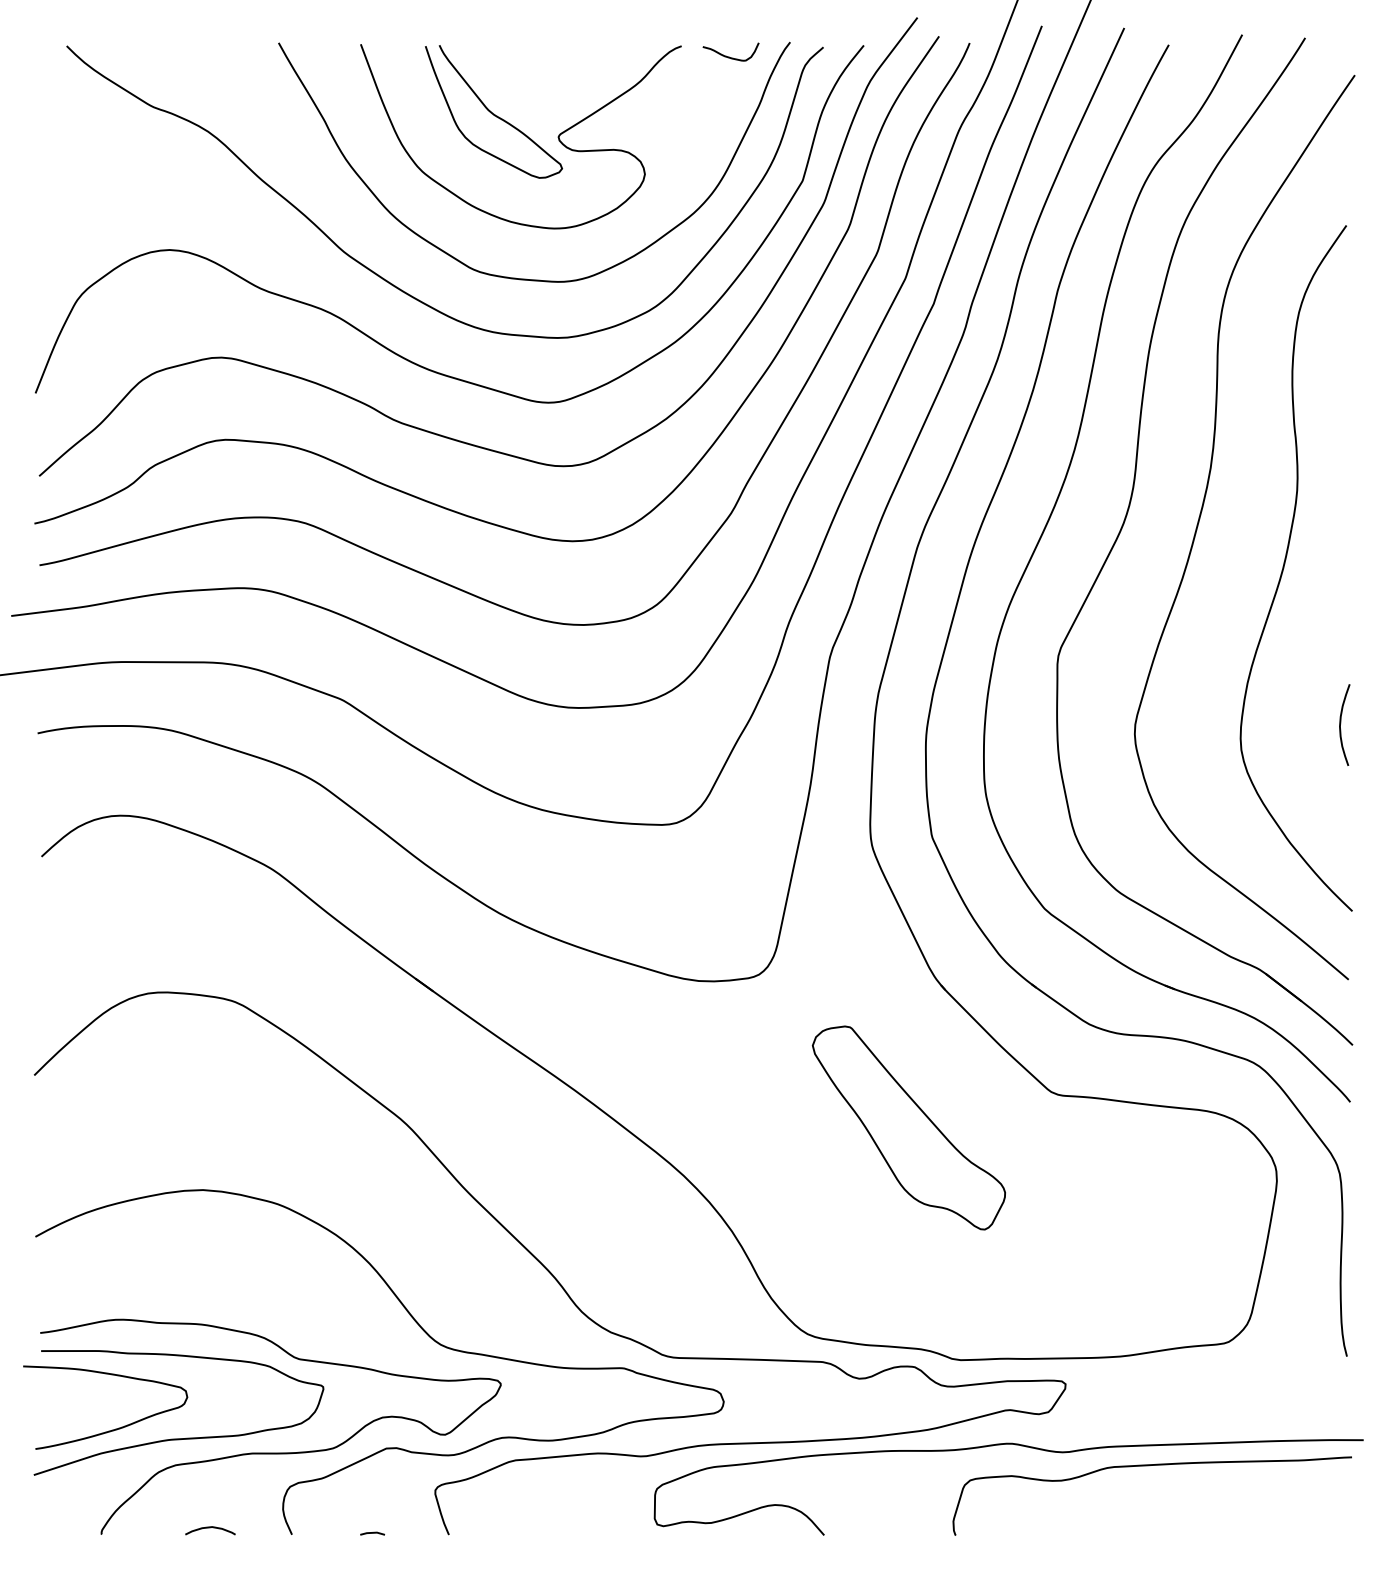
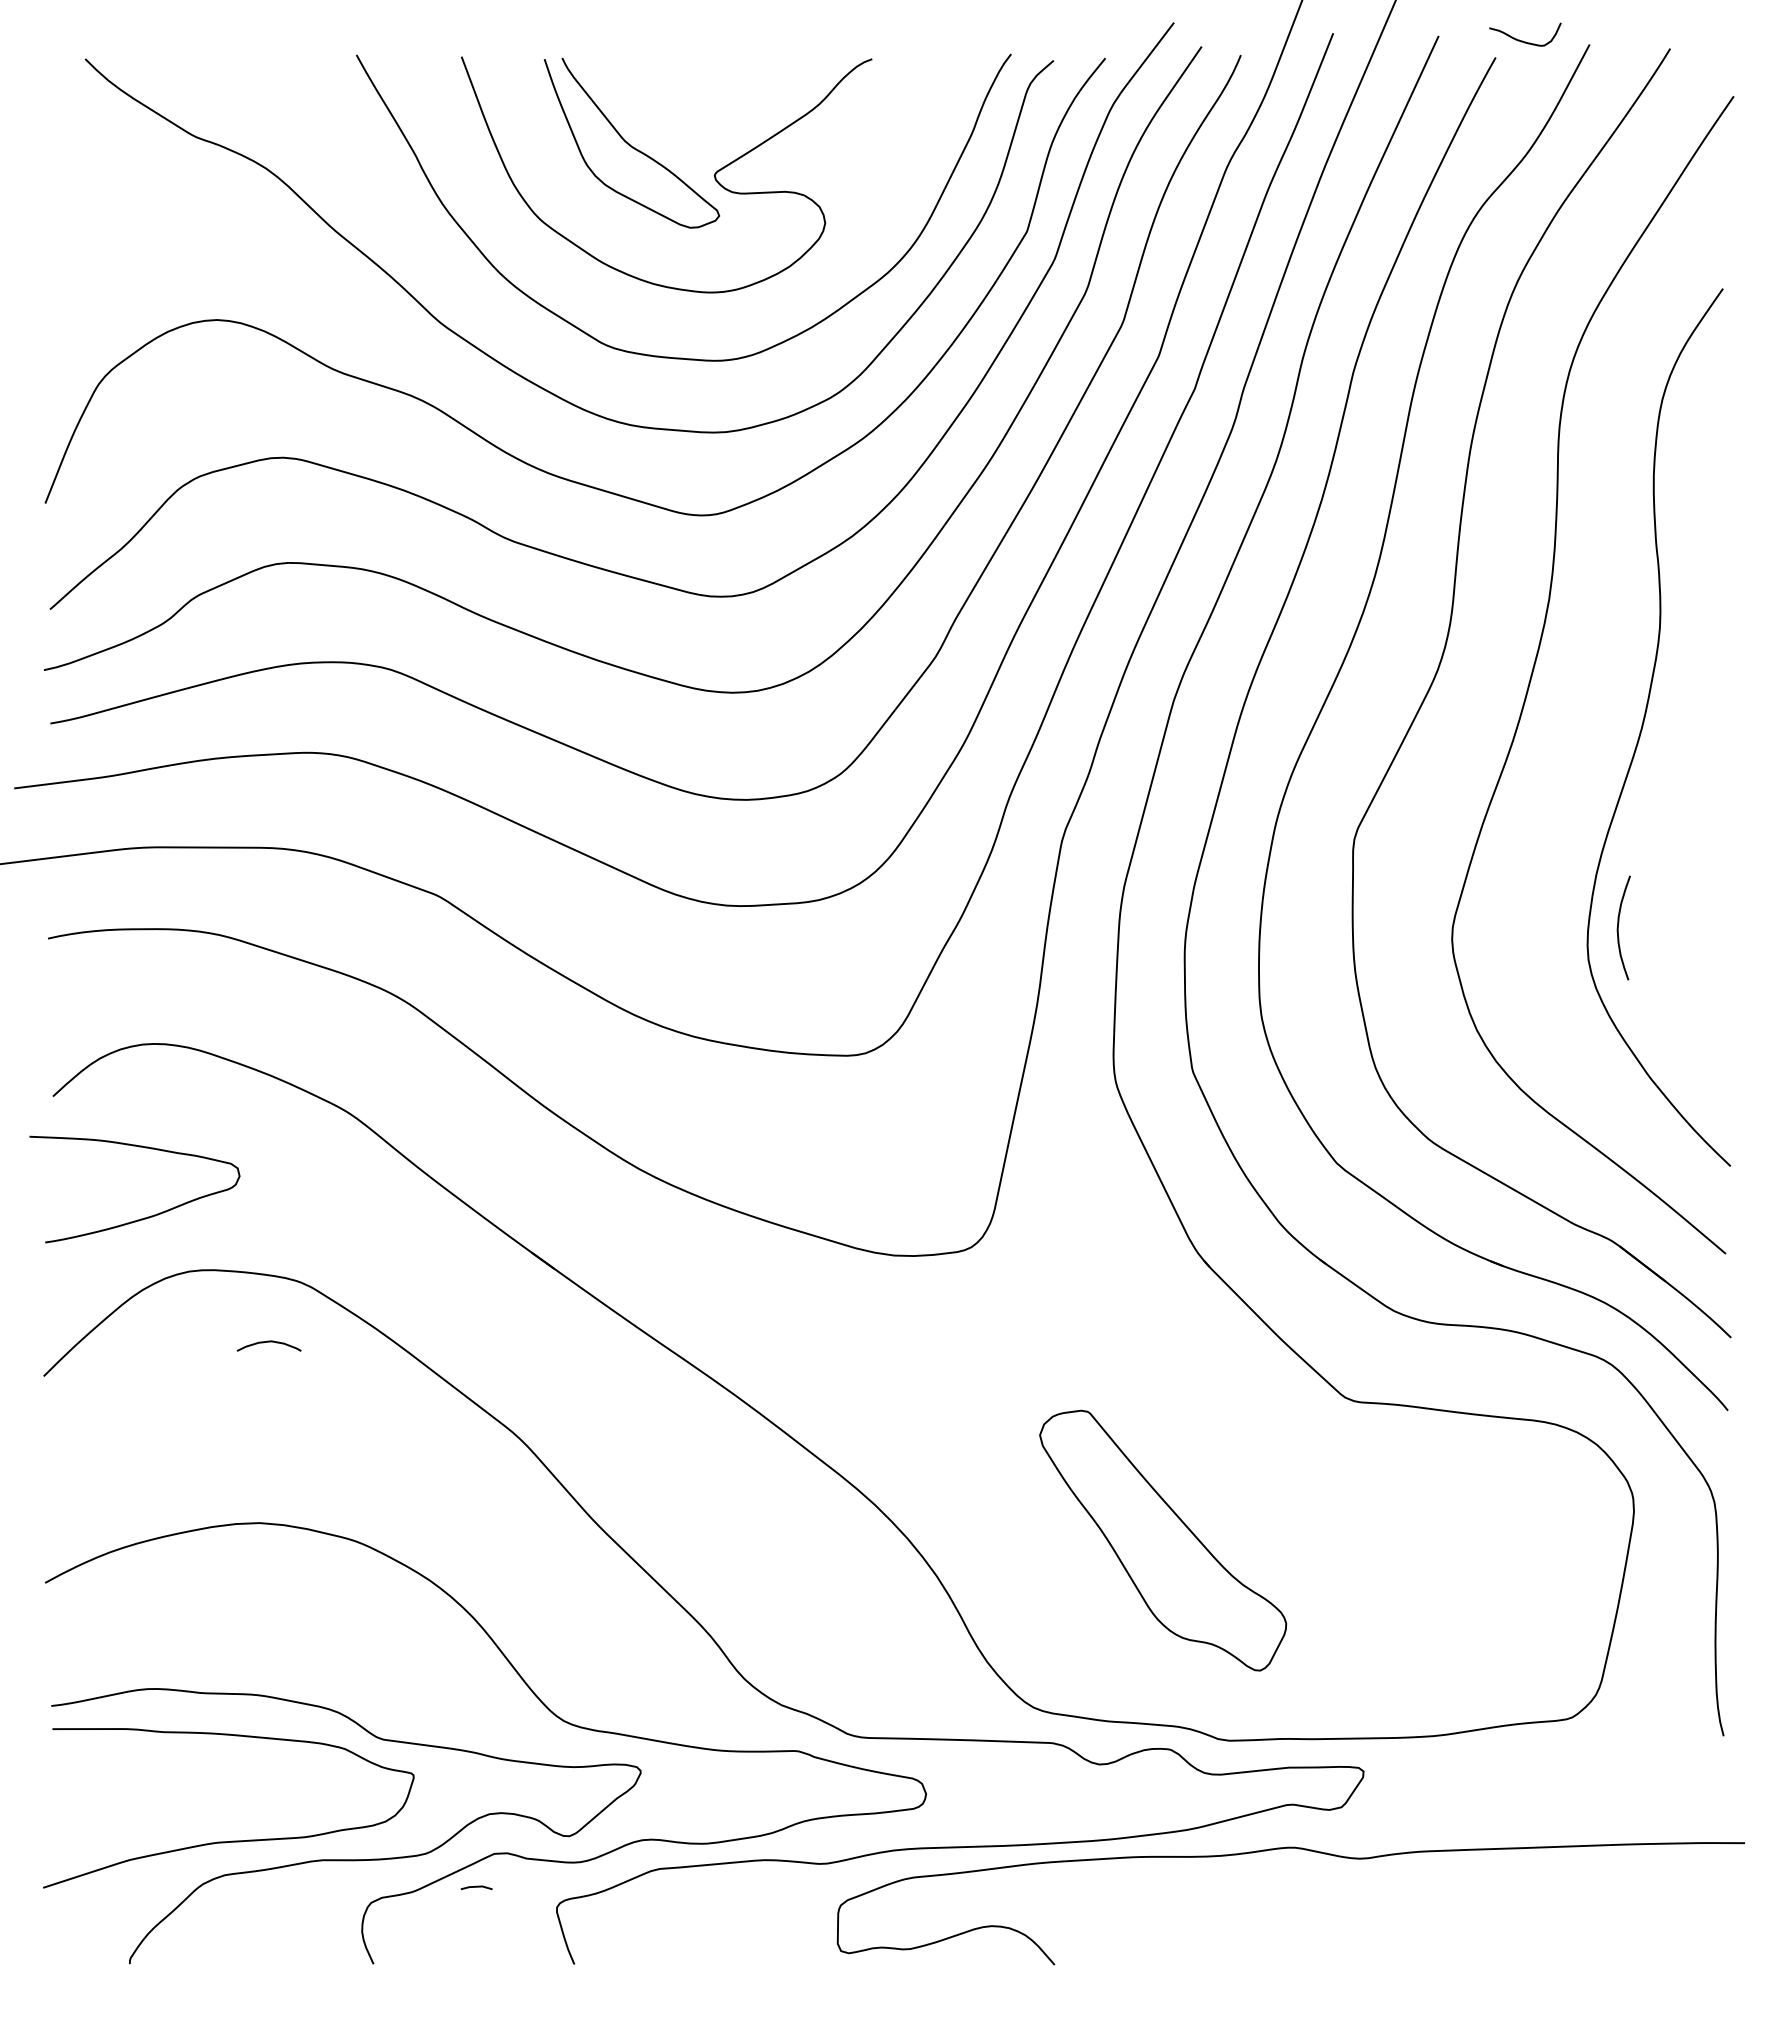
curve: (728, 56) -> (1522, 40), moved
curve: (1340, 724) -> (1618, 927), moved
part: (909, 1127) -> (1163, 1540), moved
curve: (113, 1429) -> (144, 1217), moved
curve: (1149, 1466) -> (1470, 1876), removed
curve: (209, 1527) -> (268, 1342), moved
line: (372, 1533) -> (476, 1887), moved

